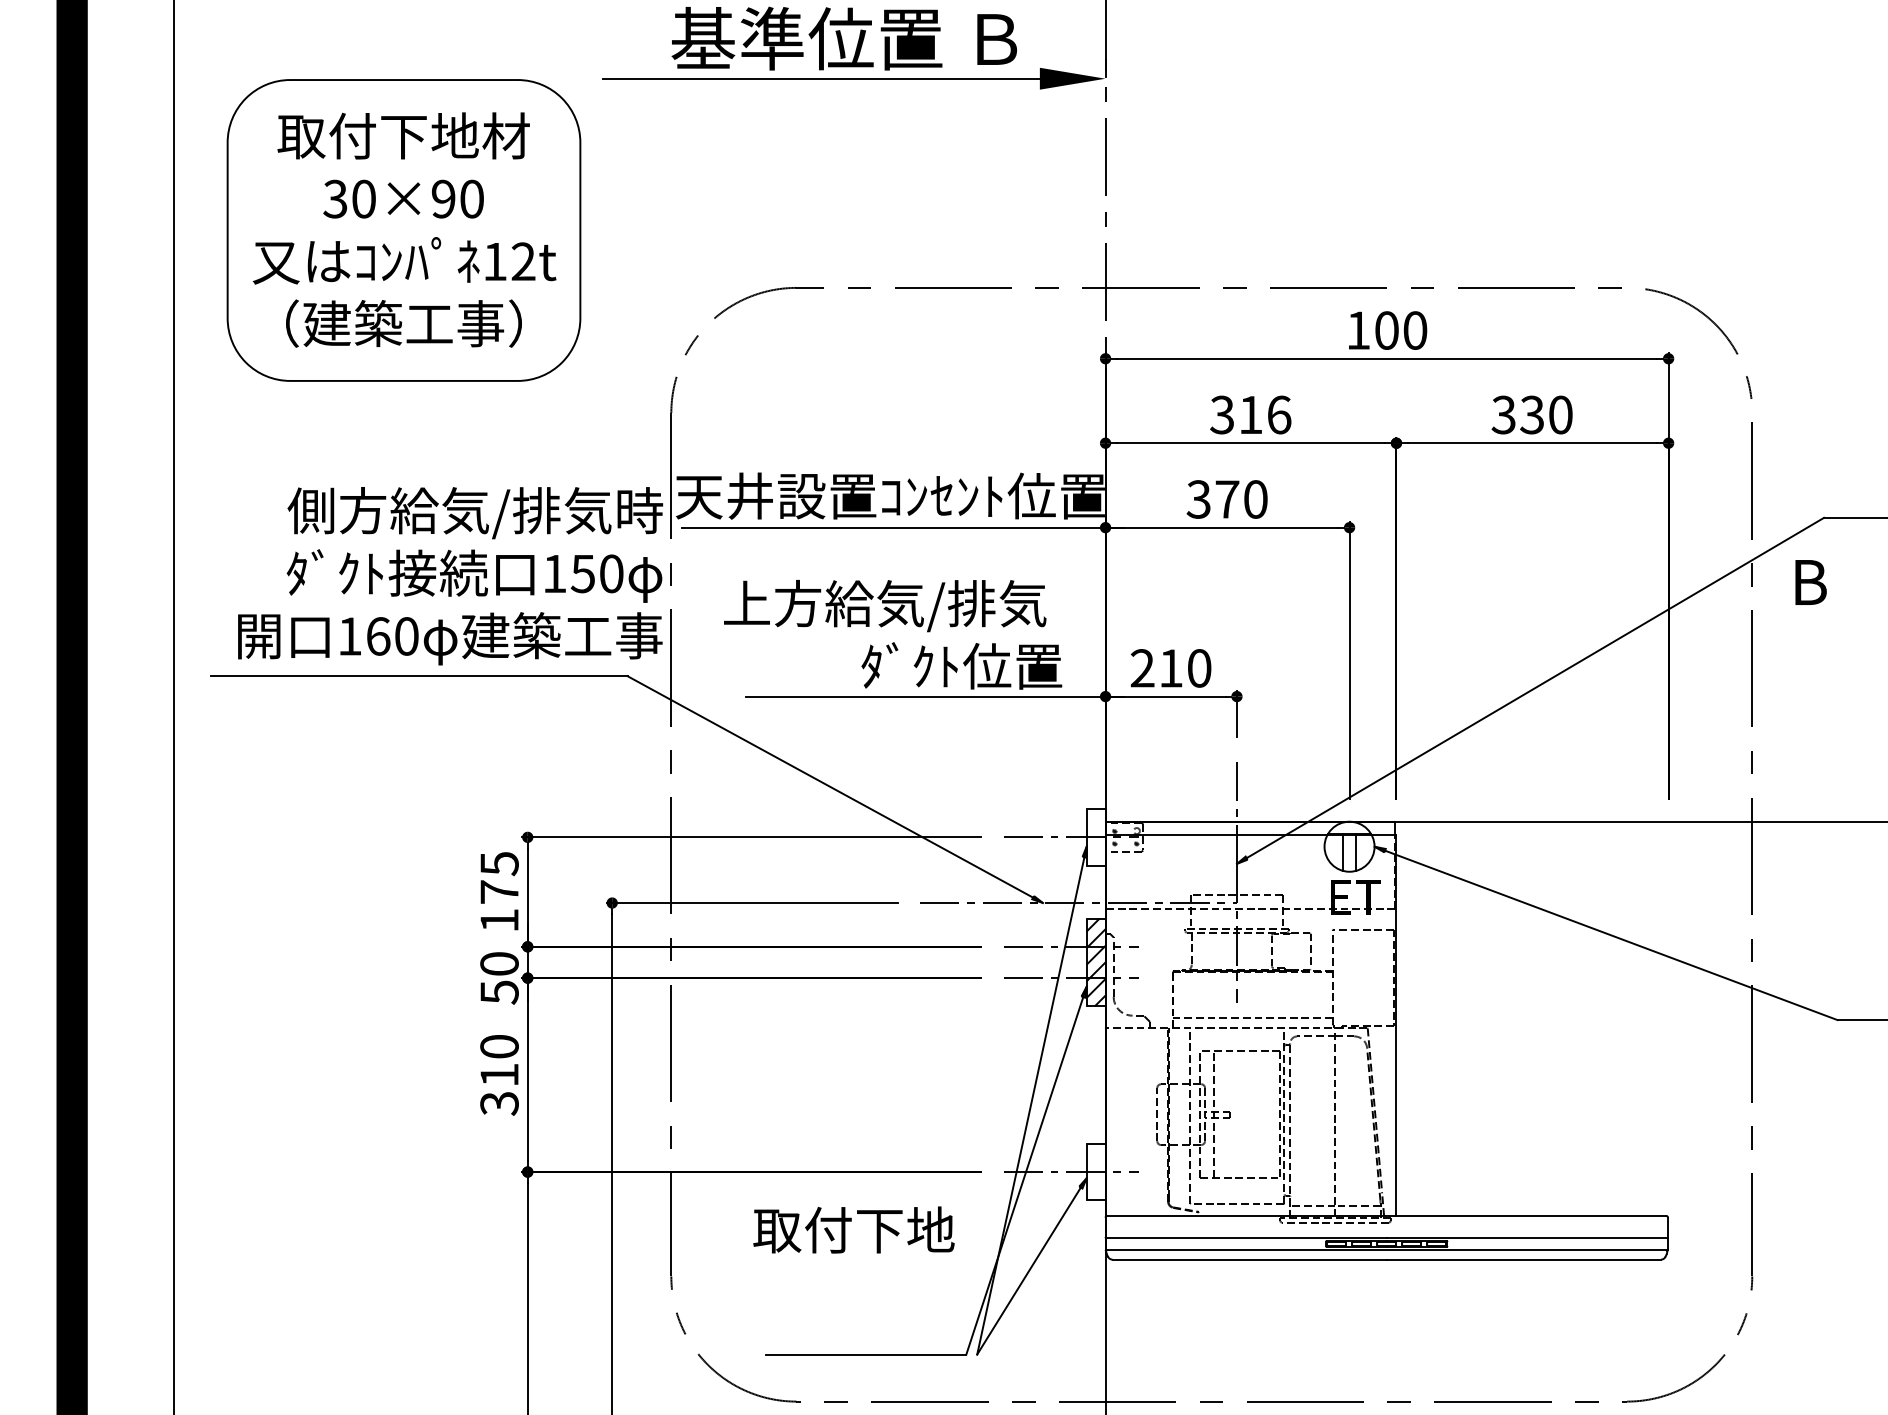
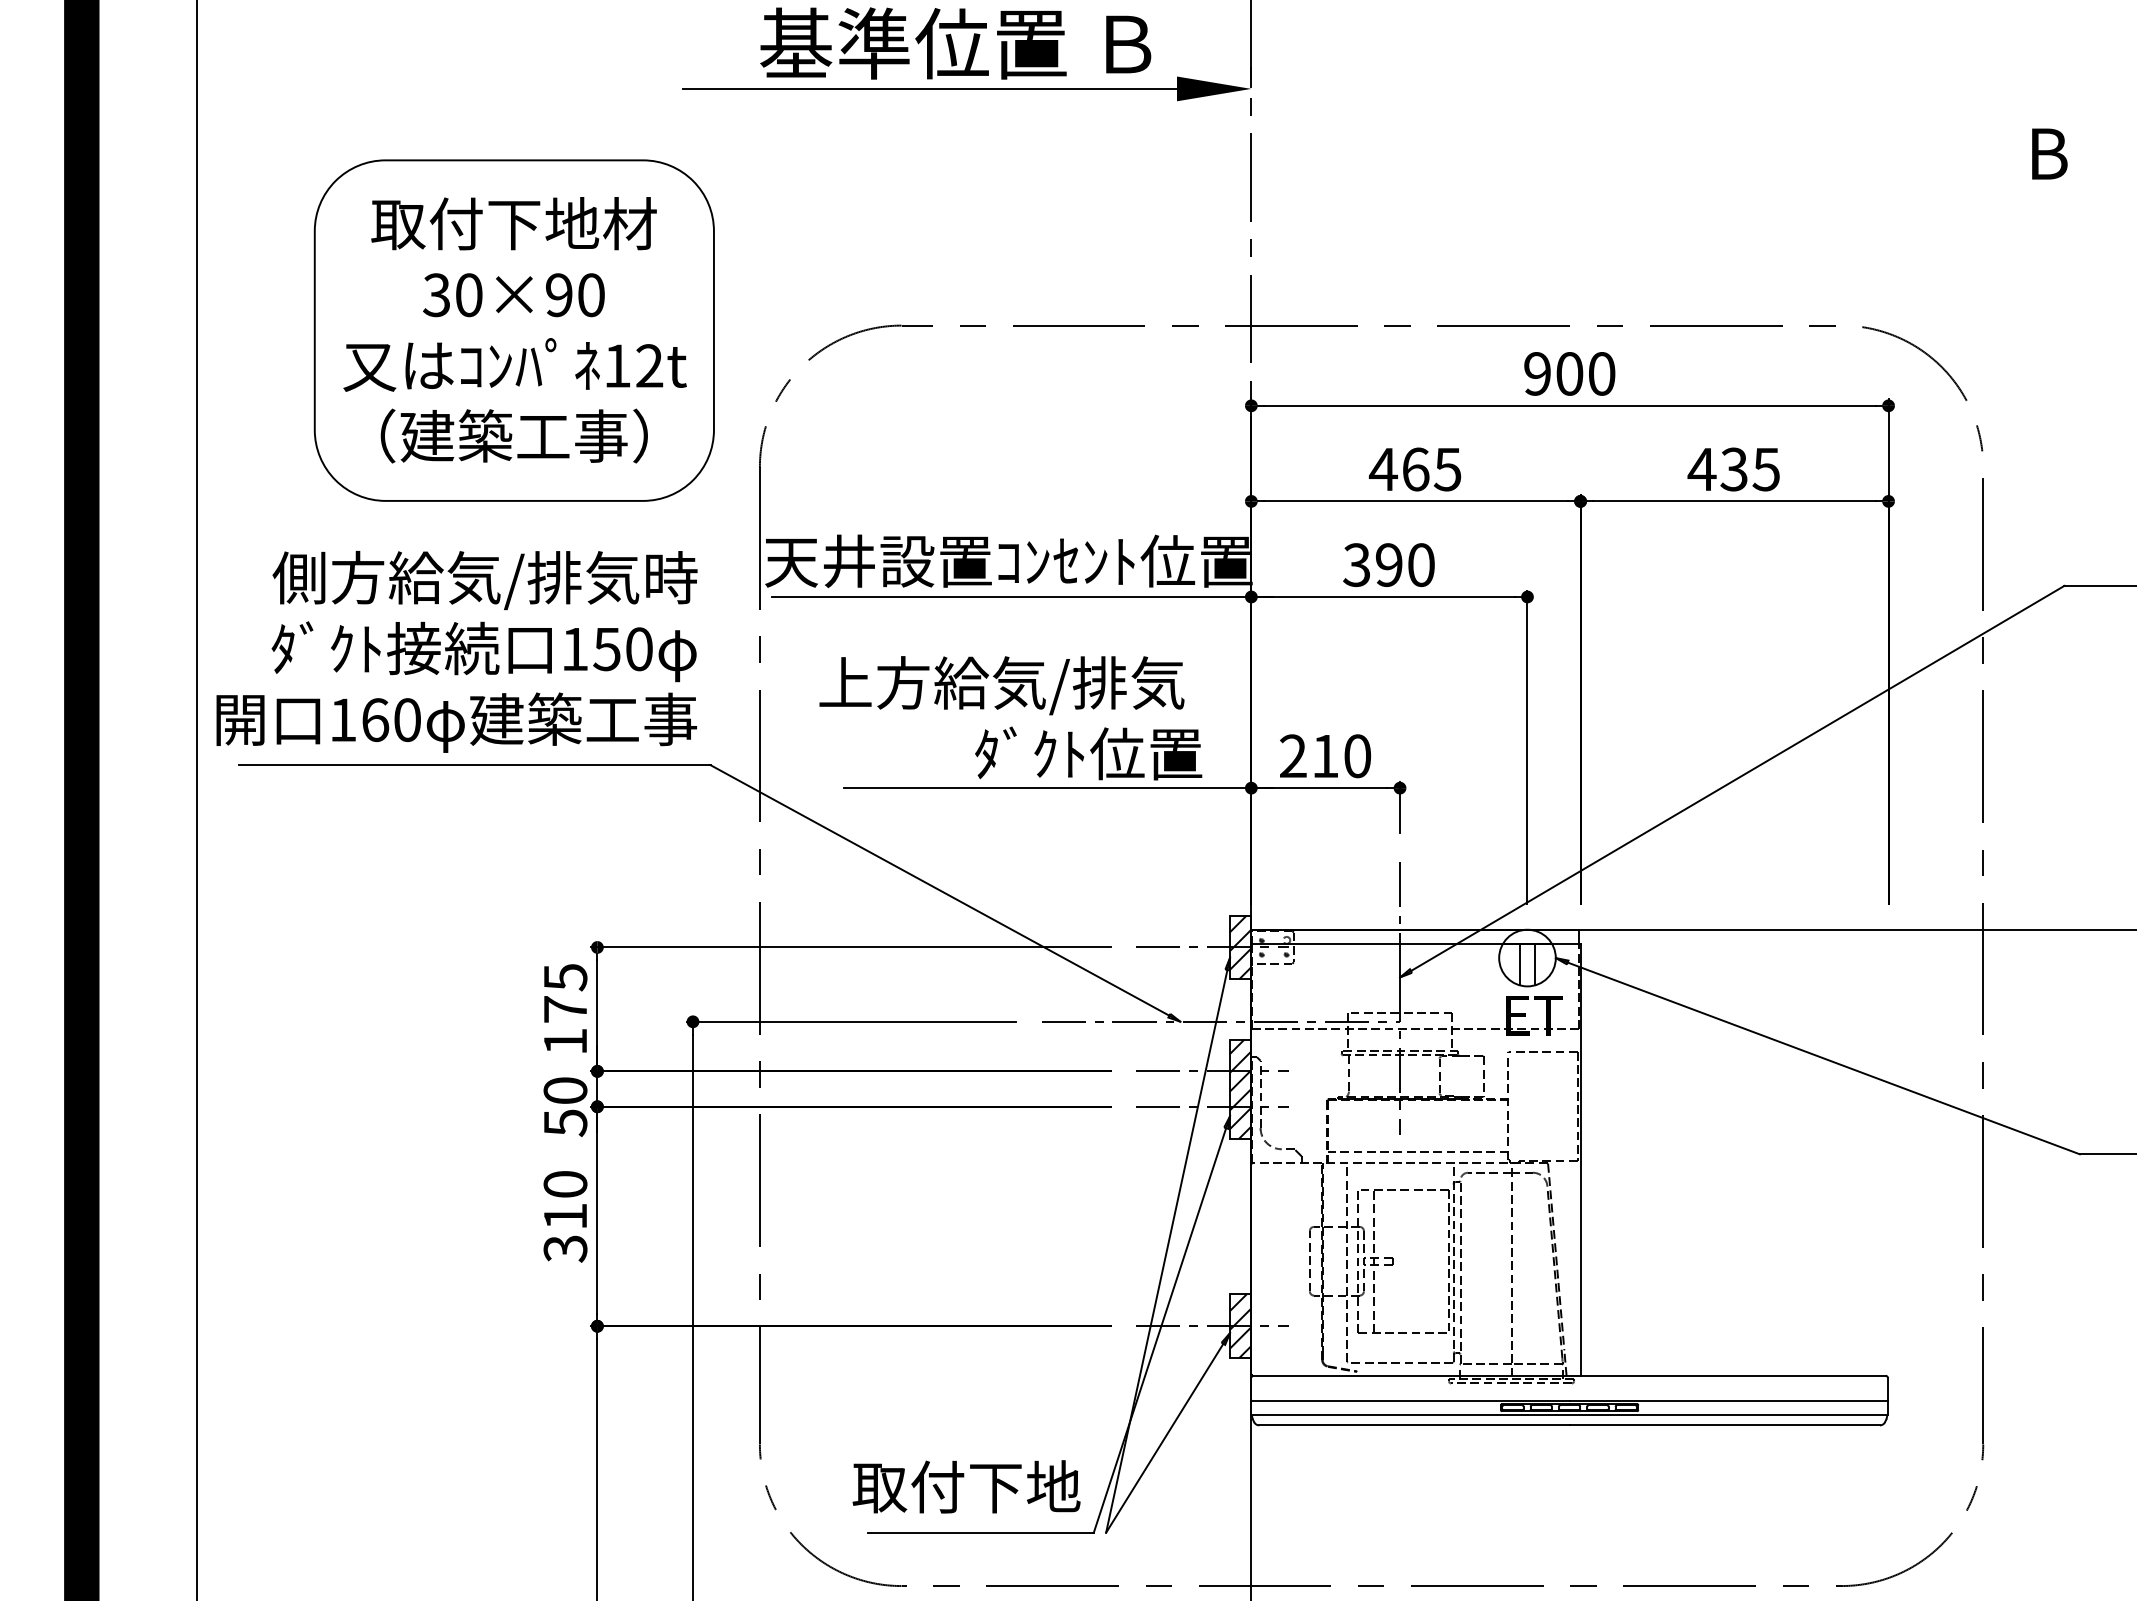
part: (403, 230) -> (513, 330), moved
text: (1358, 330) -> (1537, 373), 100 -> 900
text: (1249, 415) -> (1414, 469), 316 -> 465
text: (1531, 415) -> (1733, 469), 330 -> 435
text: (1226, 499) -> (1388, 565), 370 -> 390
text: (450, 575) -> (456, 651), moved
text: (1810, 582) -> (2049, 153), moved
hatch: (1095, 837) -> (1240, 947), added
hatch: (1095, 1172) -> (1240, 1326), added
text: (853, 1229) -> (966, 1486), moved

